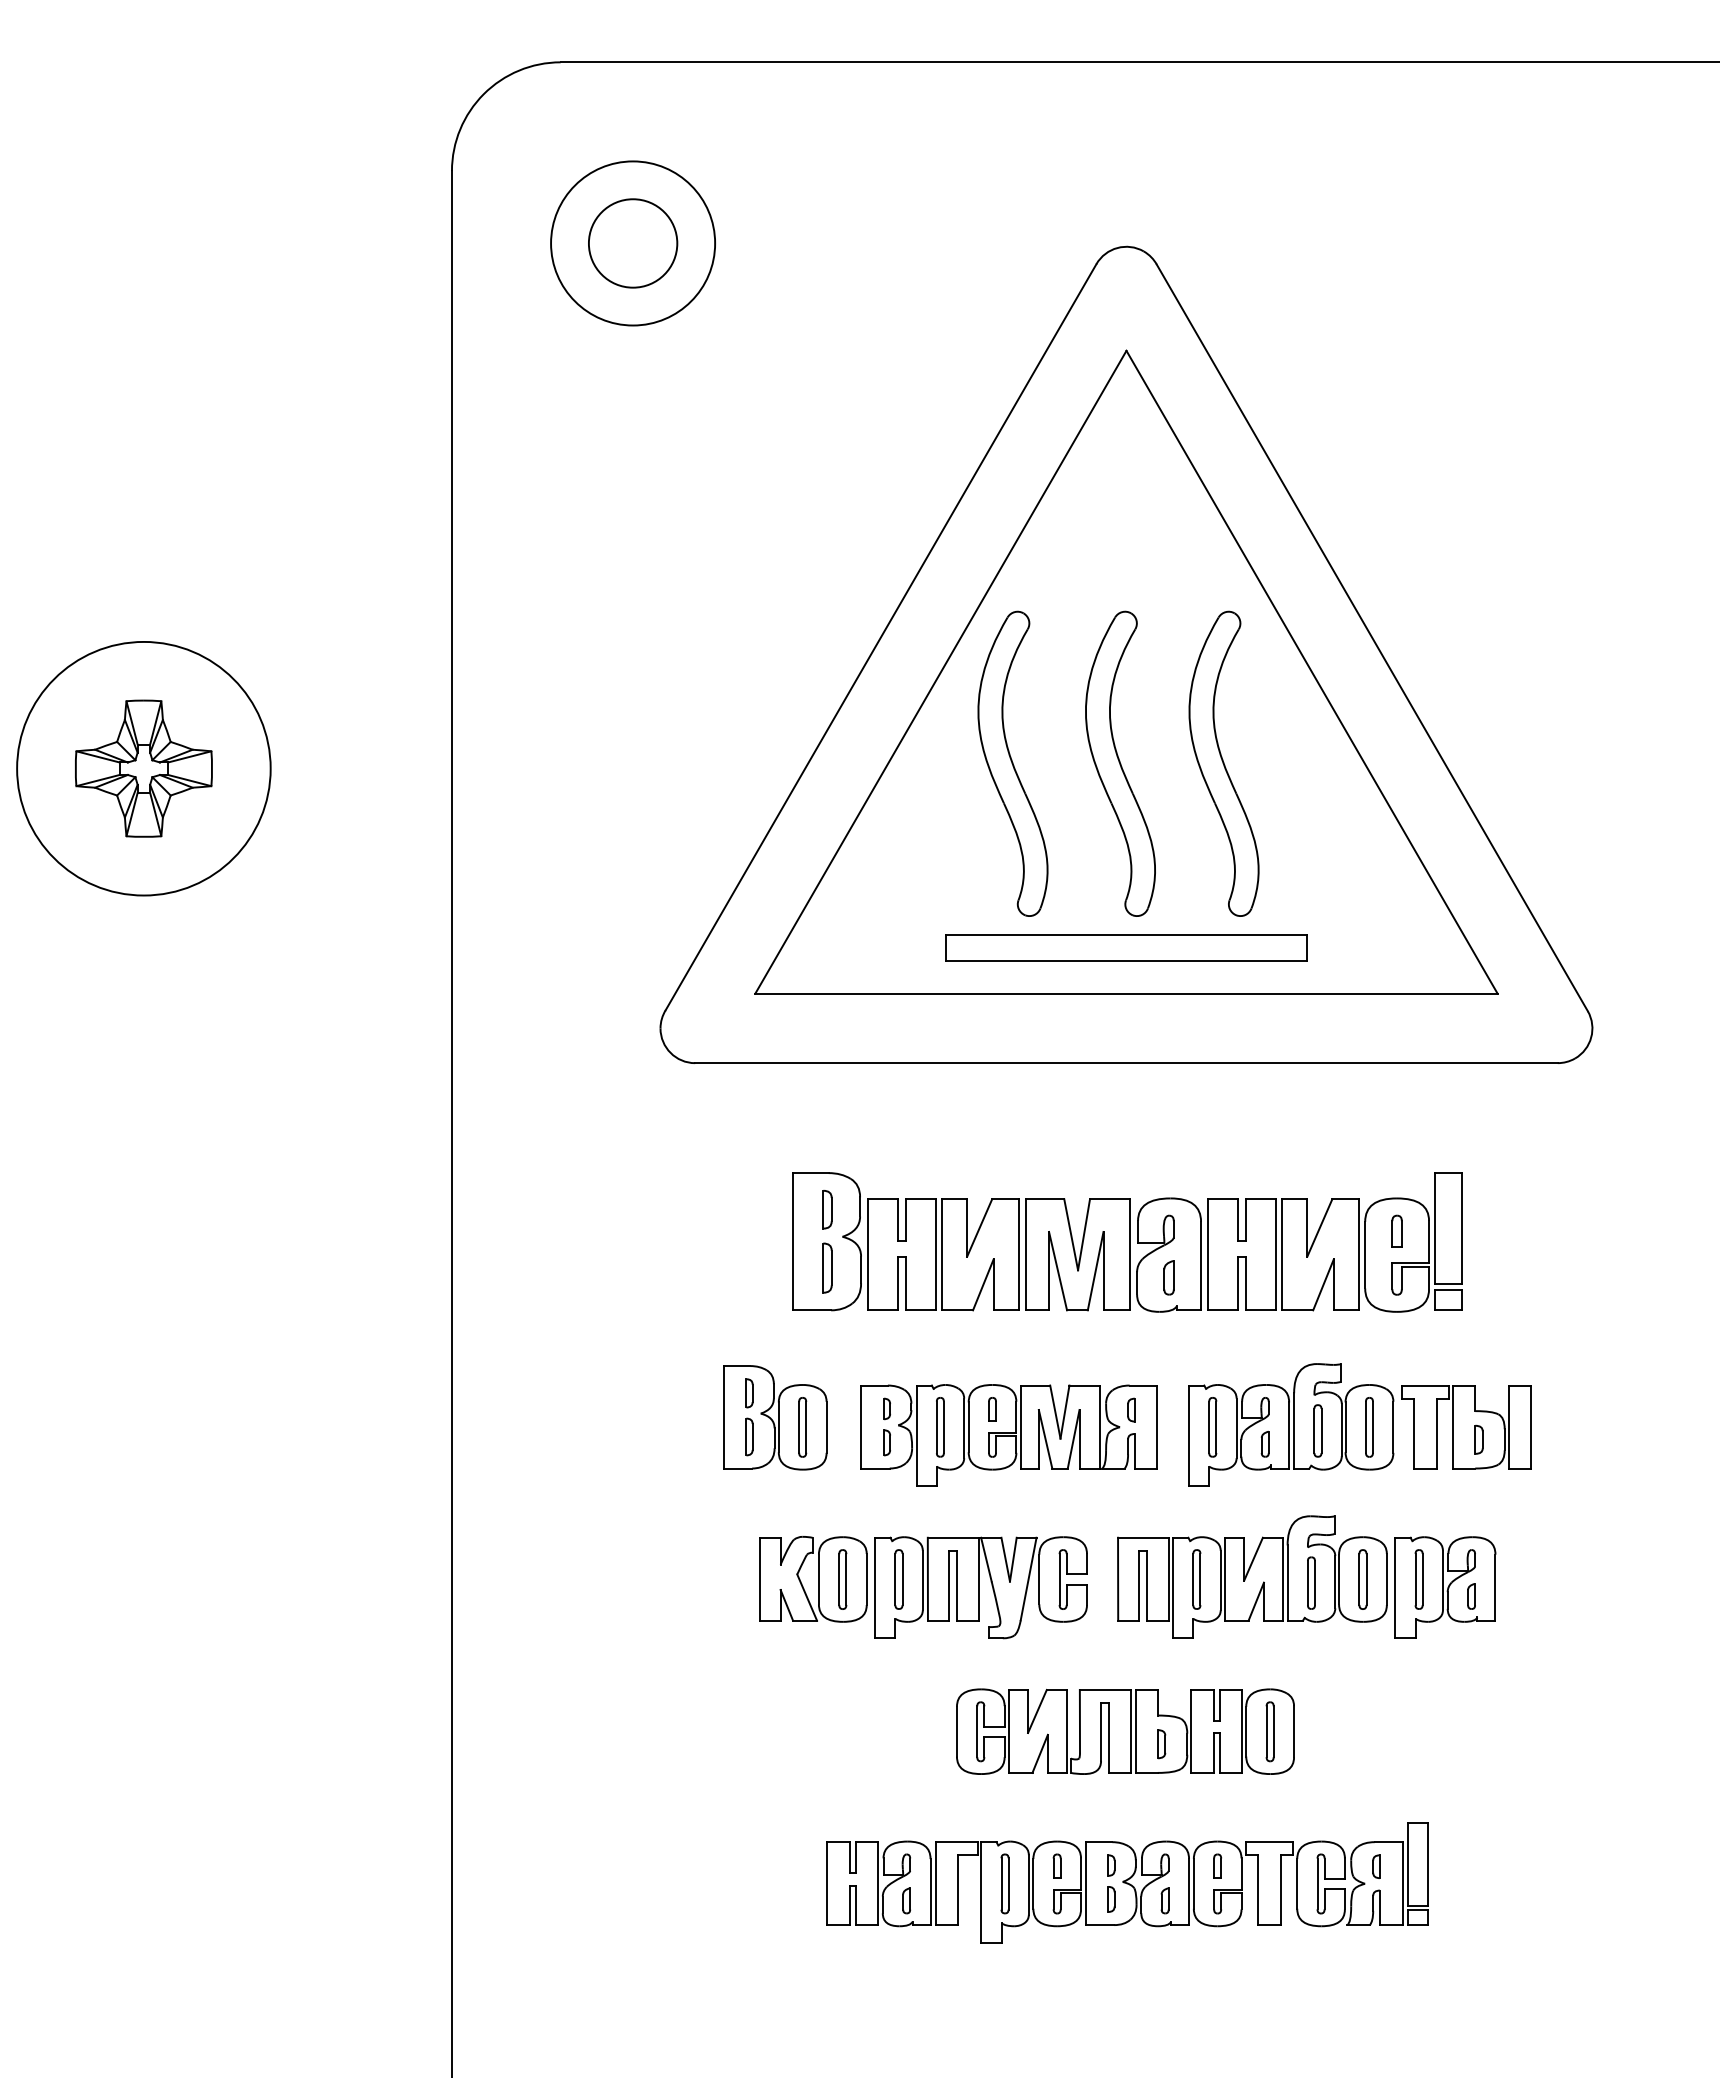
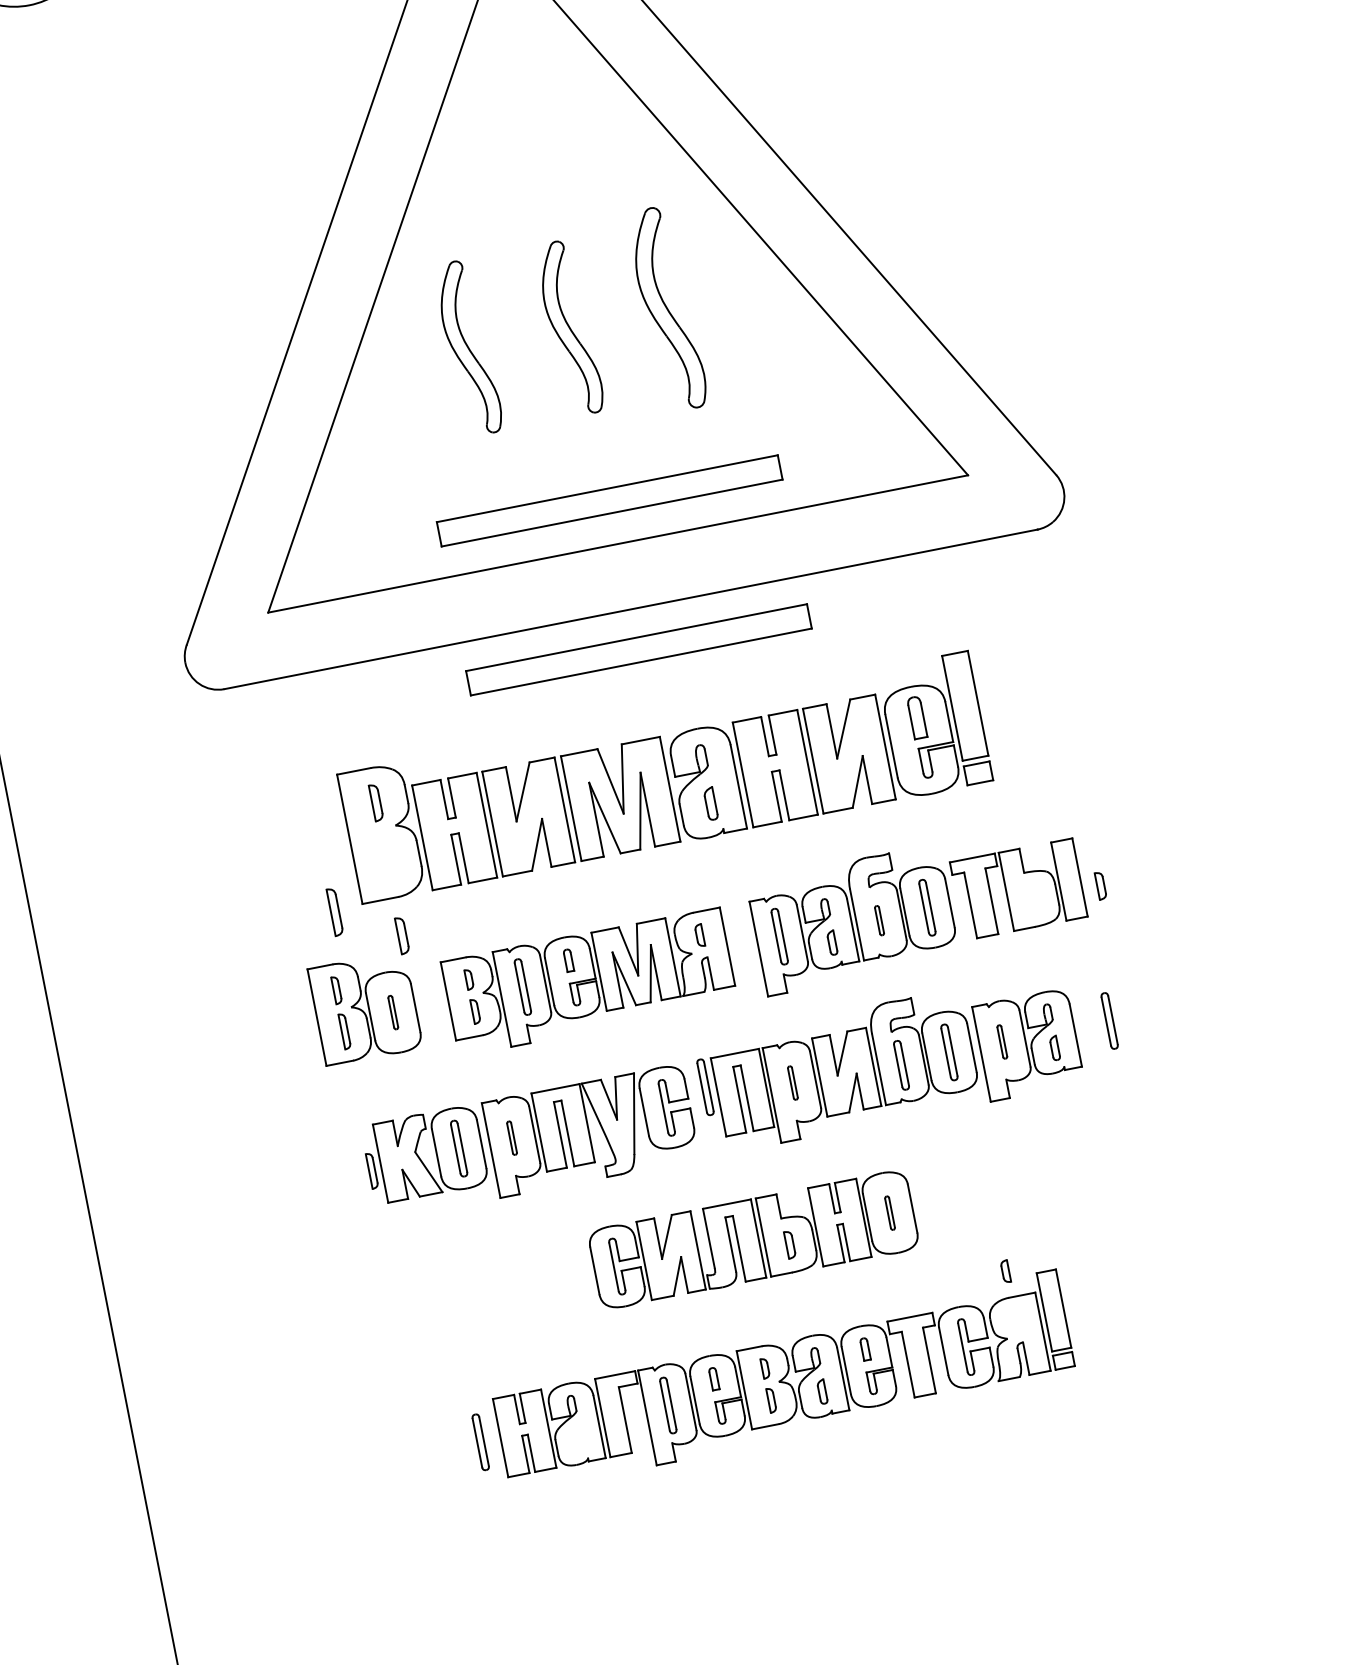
part: (1012, 763) -> (468, 347), size x0.6
part: (1120, 763) -> (569, 328), size x0.6
part: (1223, 763) -> (667, 308), size x0.7
part: (1126, 1105) -> (638, 649), added
part: (1396, 1230) -> (916, 717), size x1.4
part: (827, 1267) -> (334, 911), moved
part: (827, 1350) -> (402, 935), added
part: (802, 1427) -> (392, 1012), size x0.6
part: (1317, 1430) -> (879, 920), size x0.6
part: (1478, 1439) -> (1100, 885), moved
part: (1106, 1566) -> (705, 1087), added
part: (898, 1579) -> (511, 1138), size x0.6
part: (1196, 1579) -> (792, 1083), size x0.6
part: (1418, 1579) -> (1001, 1042), size x0.6
part: (1532, 1579) -> (1109, 1021), added
part: (749, 1584) -> (372, 1170), added
part: (1269, 1731) -> (889, 1212), size x0.6
part: (1376, 1866) -> (1005, 1271), moved
part: (805, 1883) -> (480, 1442), added
part: (906, 1900) -> (578, 1439), removed

